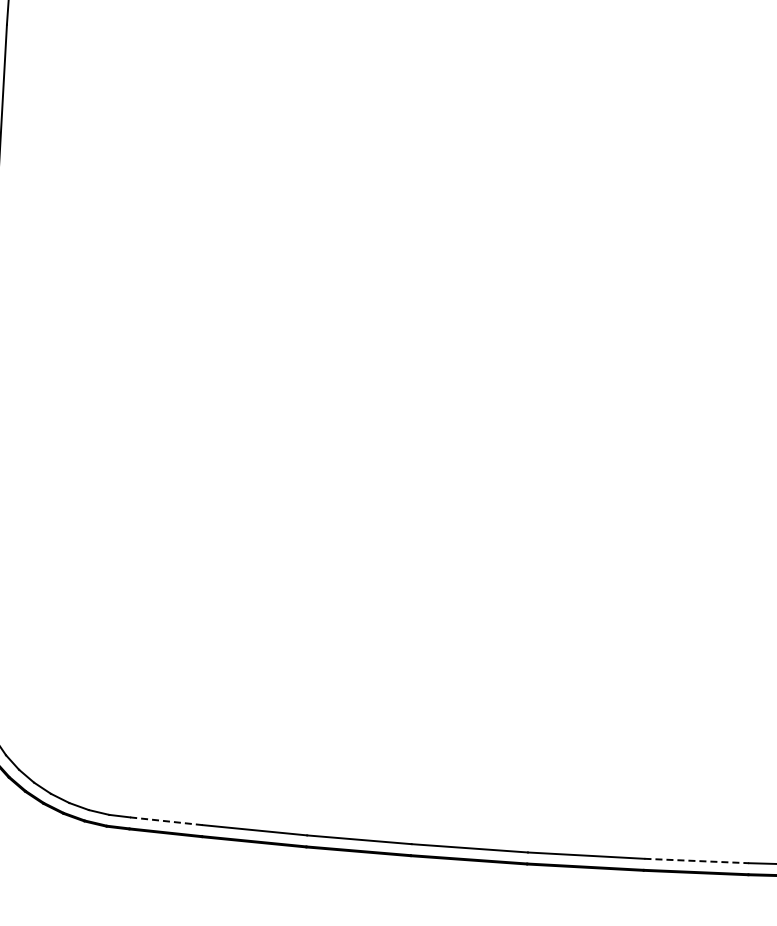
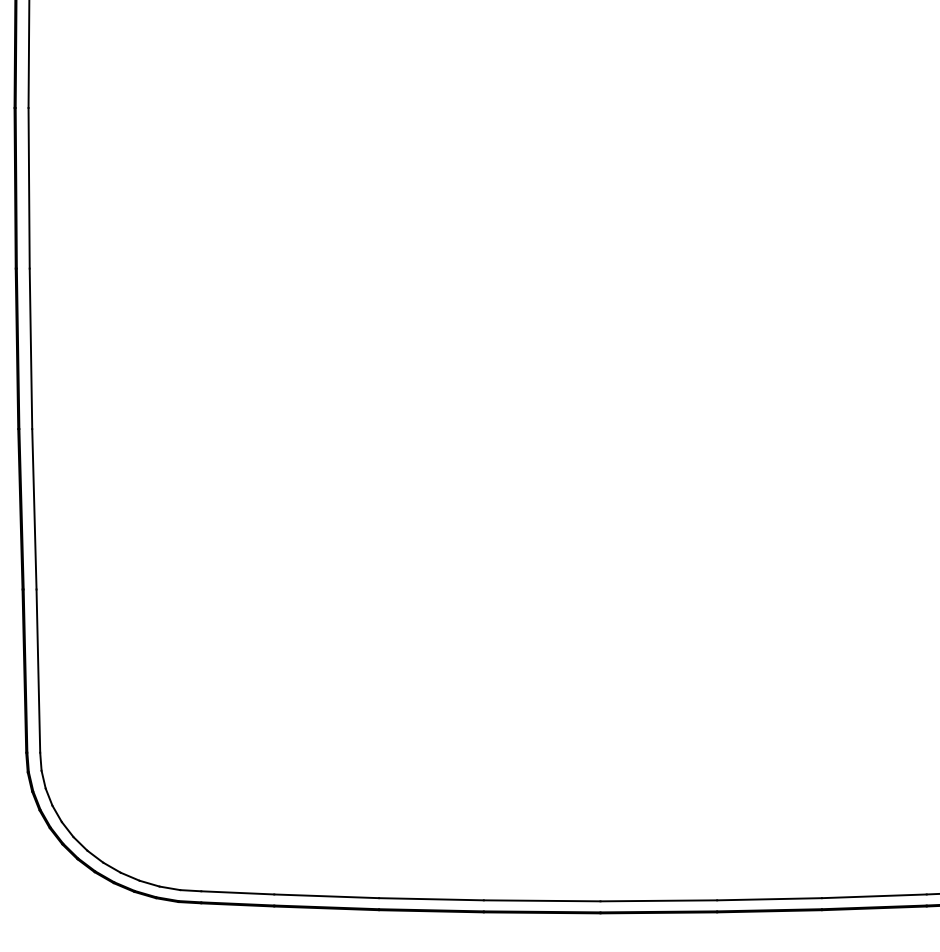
line: (166, 820) -> (237, 892), dashed -> solid
line: (697, 861) -> (770, 899), dashed -> solid

